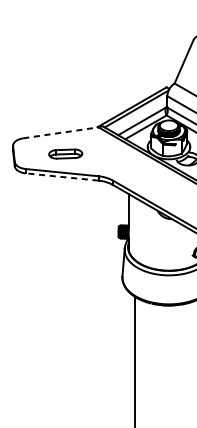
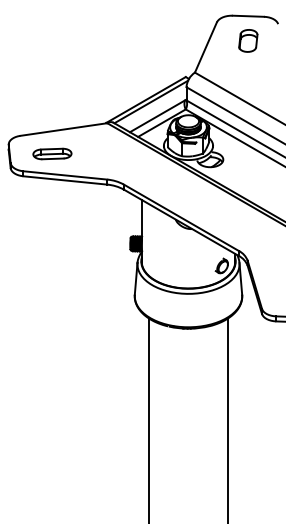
line: (60, 132) -> (63, 129), dashed -> solid
part: (65, 153) -> (52, 153), moved
line: (61, 177) -> (64, 180), dashed -> solid

